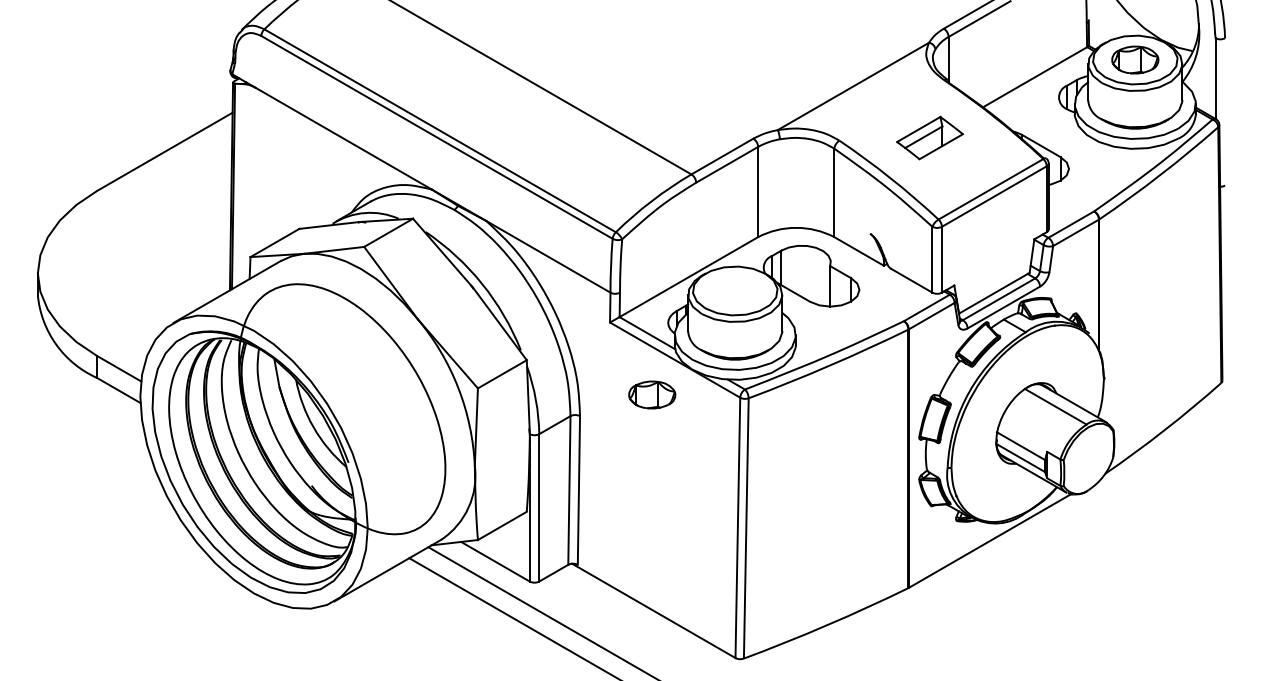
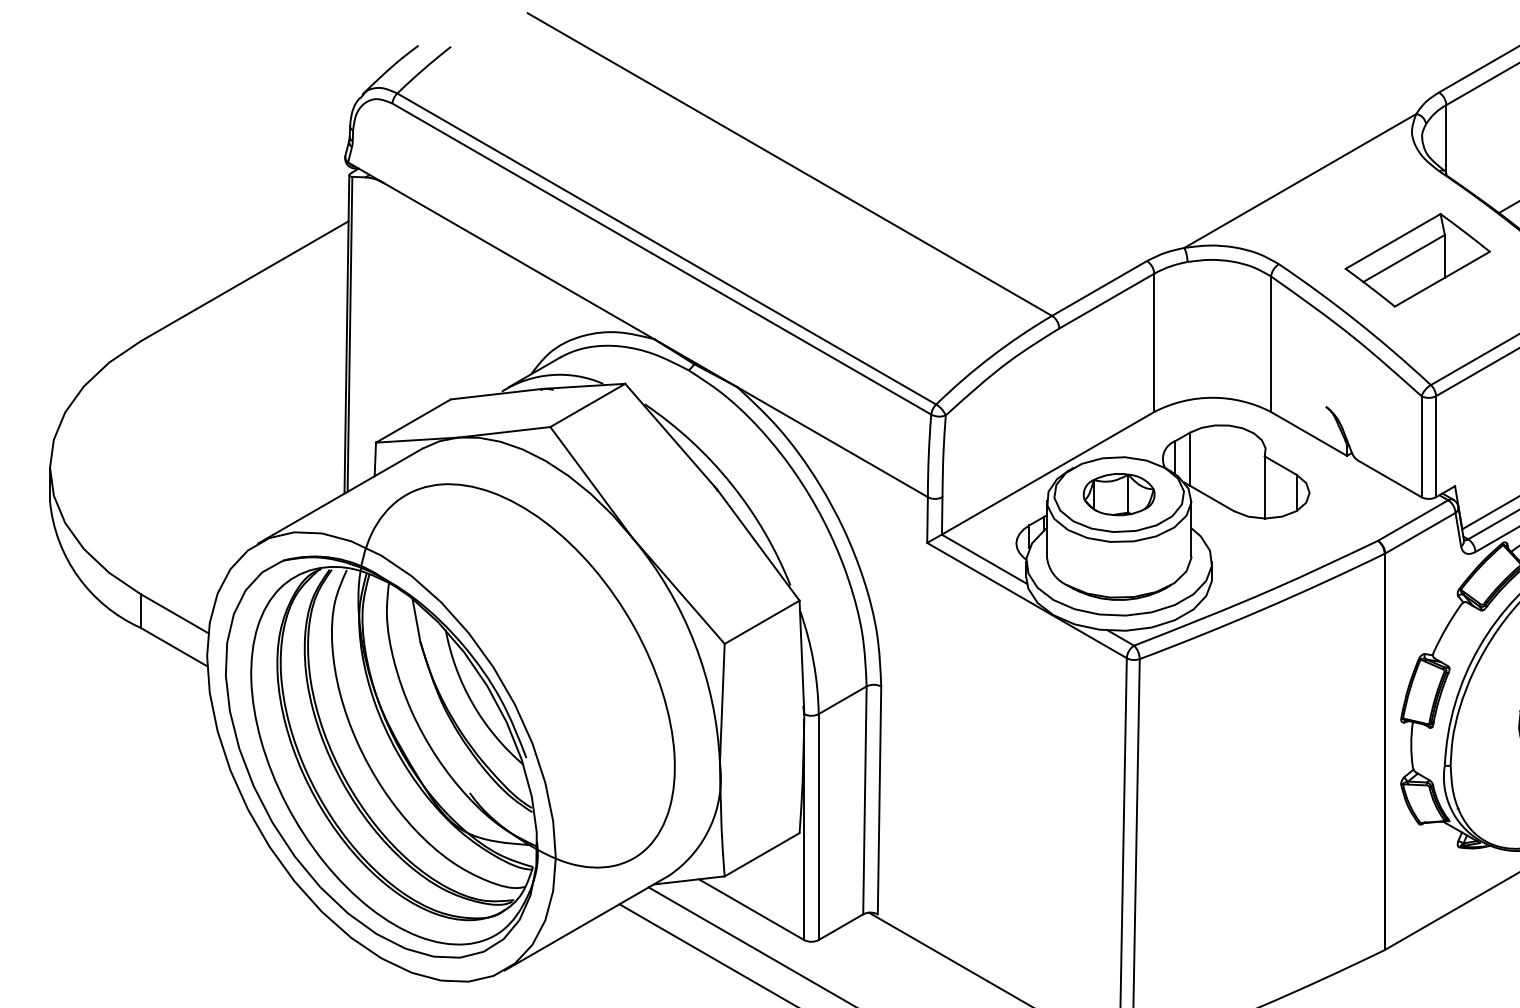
part: (929, 137) -> (1416, 259), size x1.43
part: (652, 394) -> (1119, 493), moved

